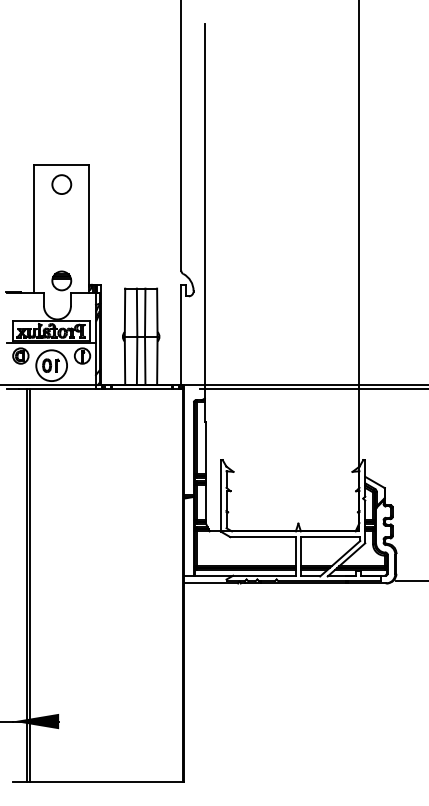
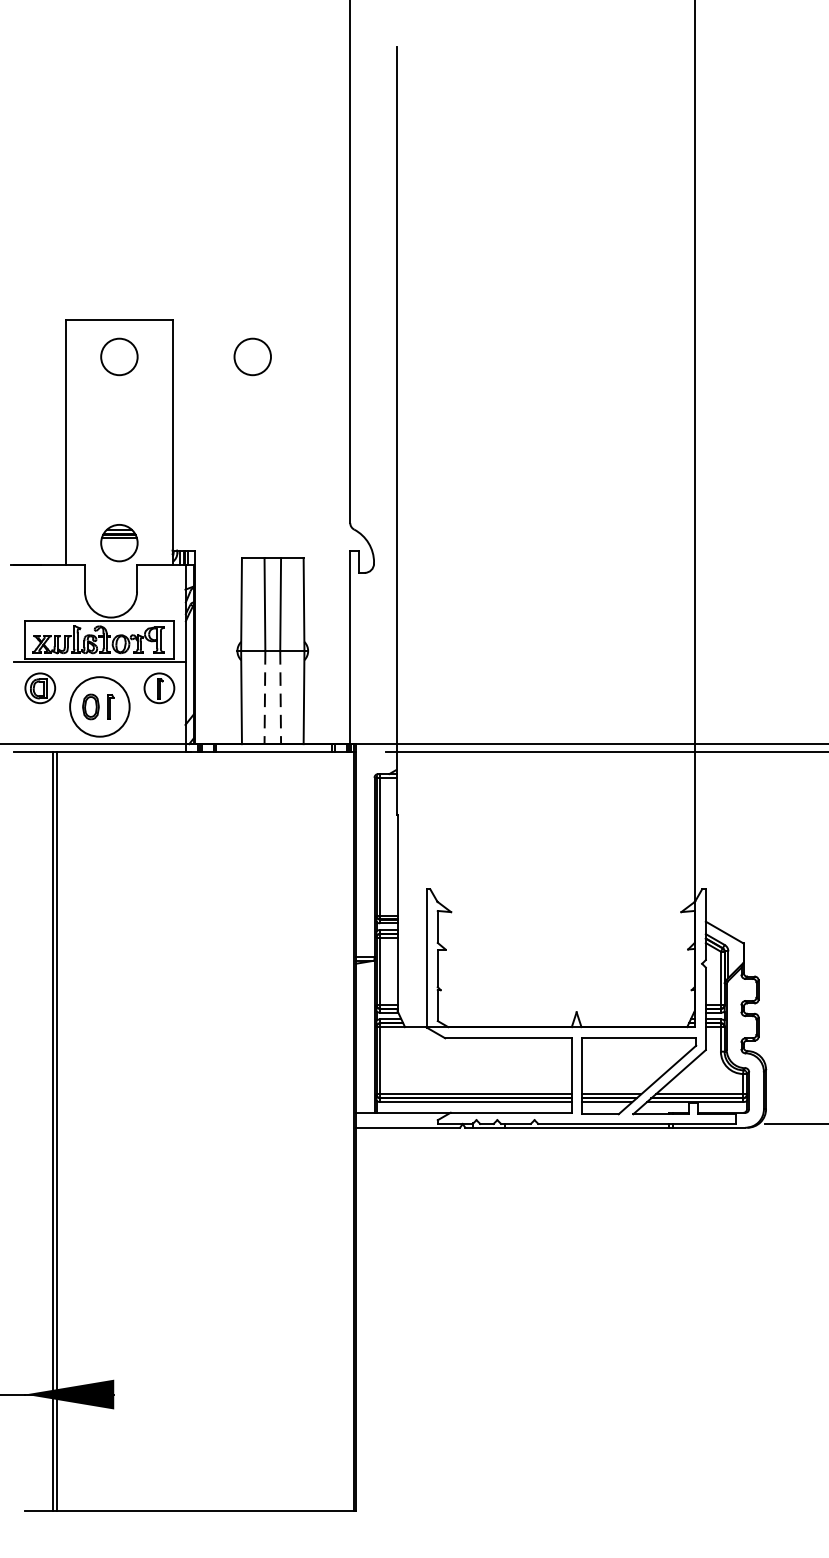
circle: (130, 184) -> (252, 356), added
line: (137, 361) -> (265, 698), solid -> dashed
line: (145, 361) -> (281, 698), solid -> dashed

